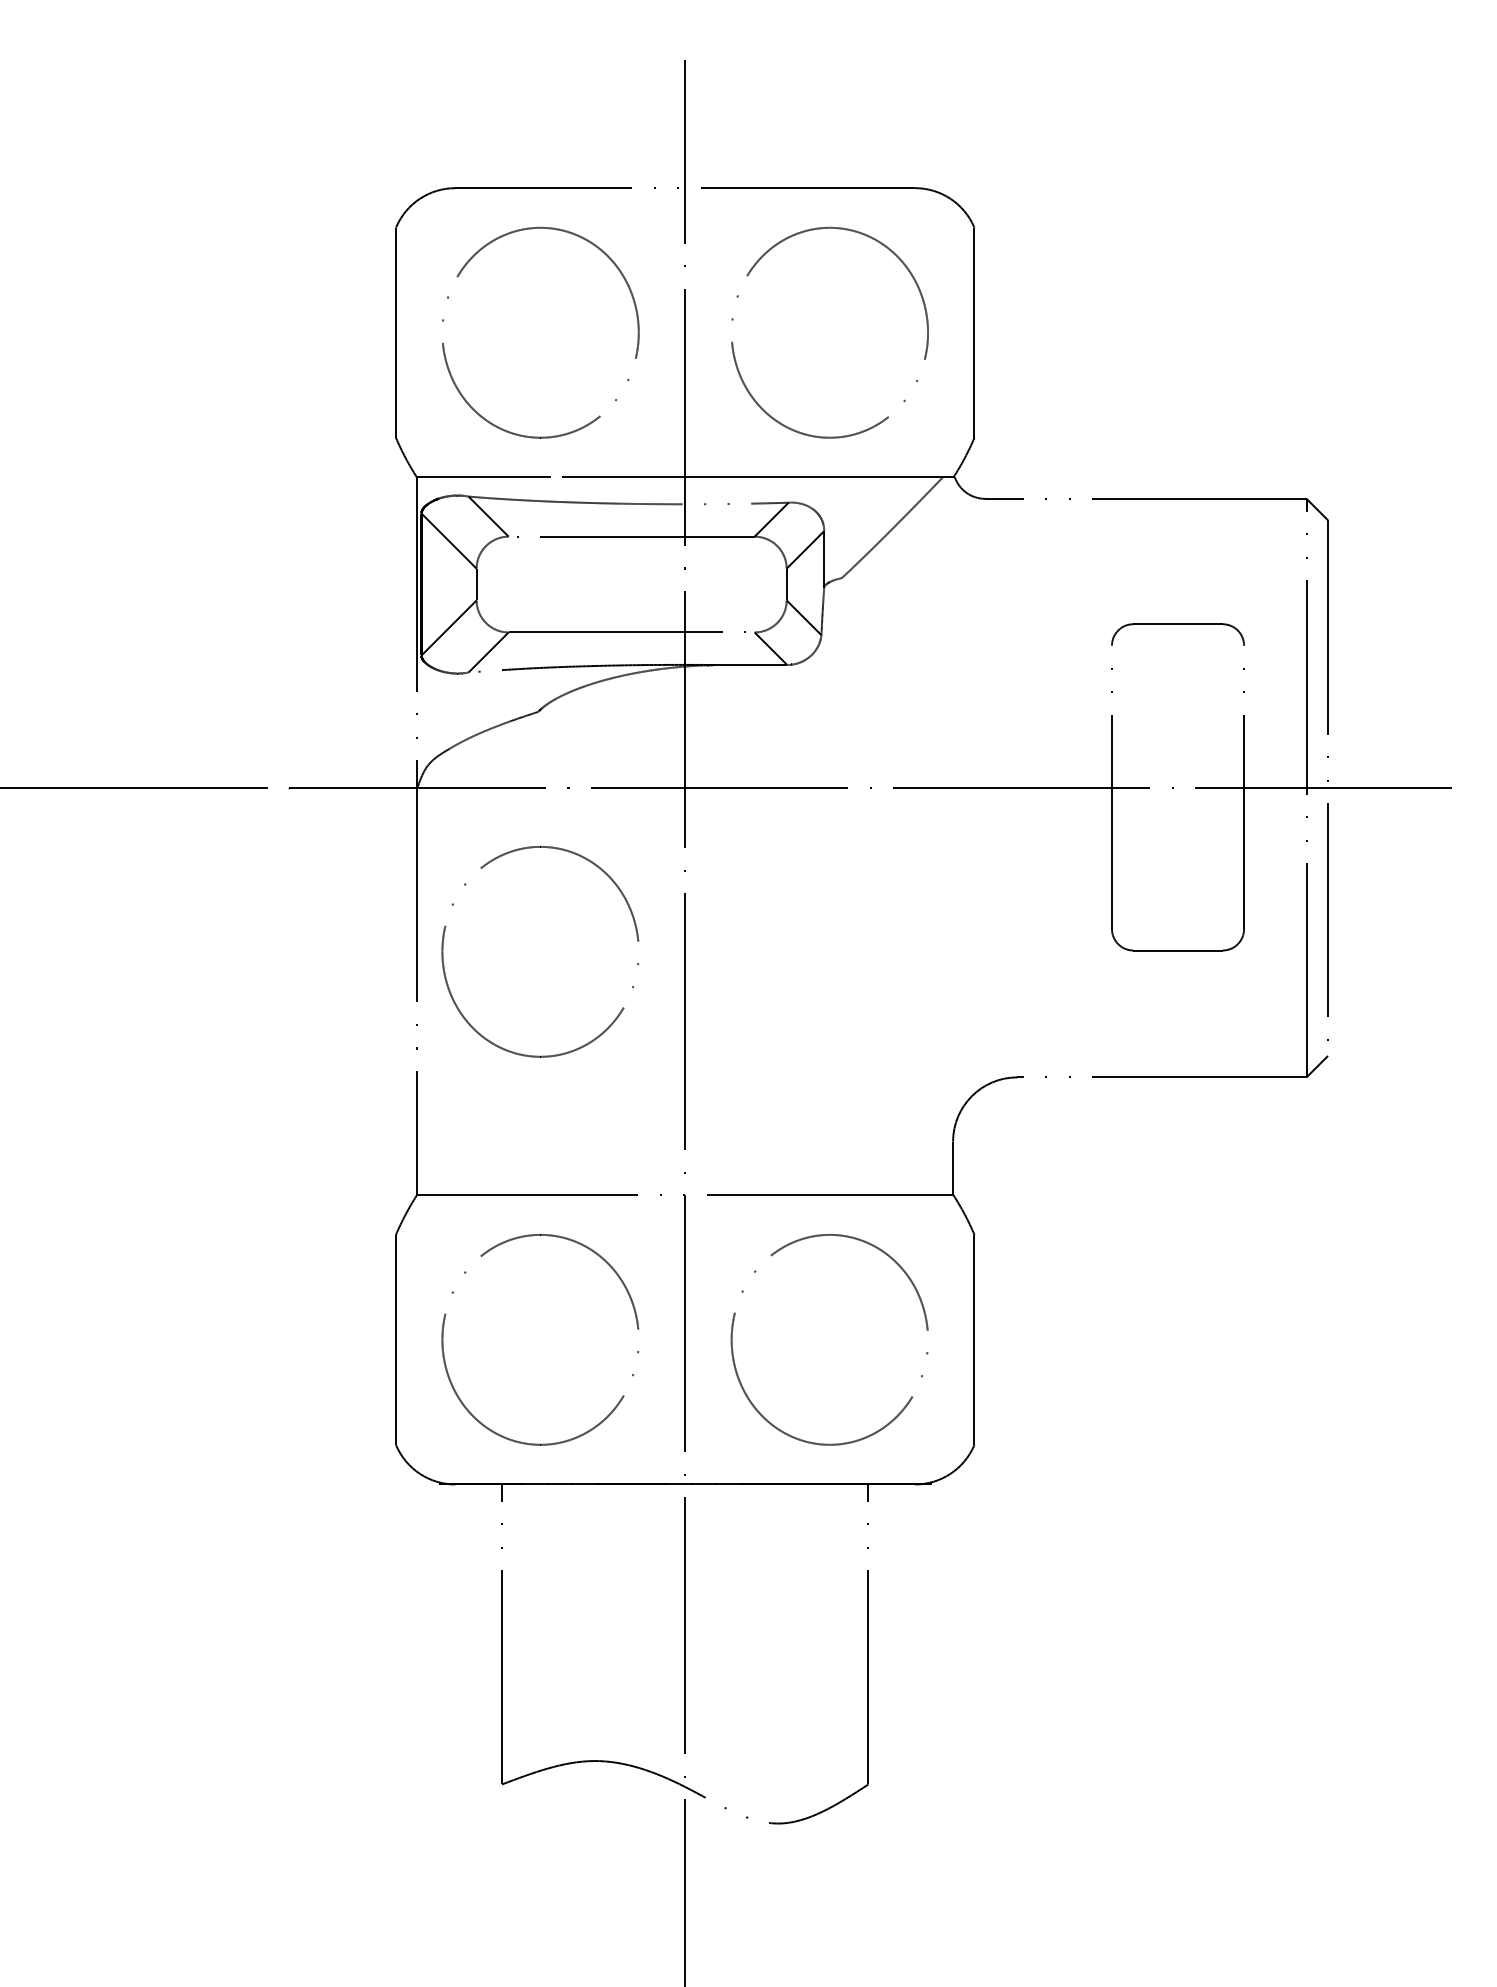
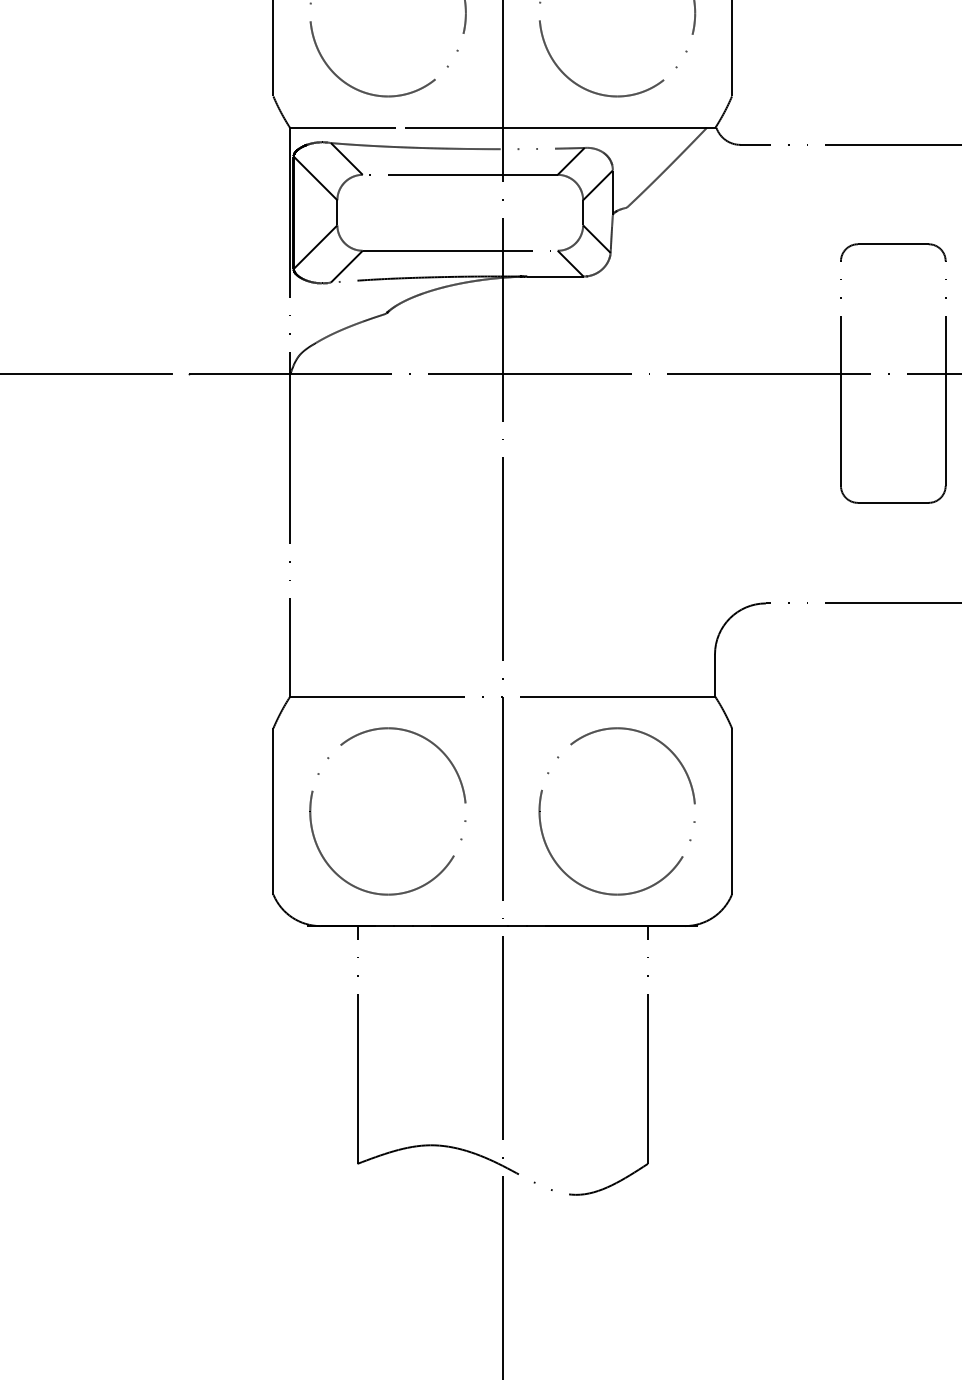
part: (444, 938) -> (311, 493), removed

